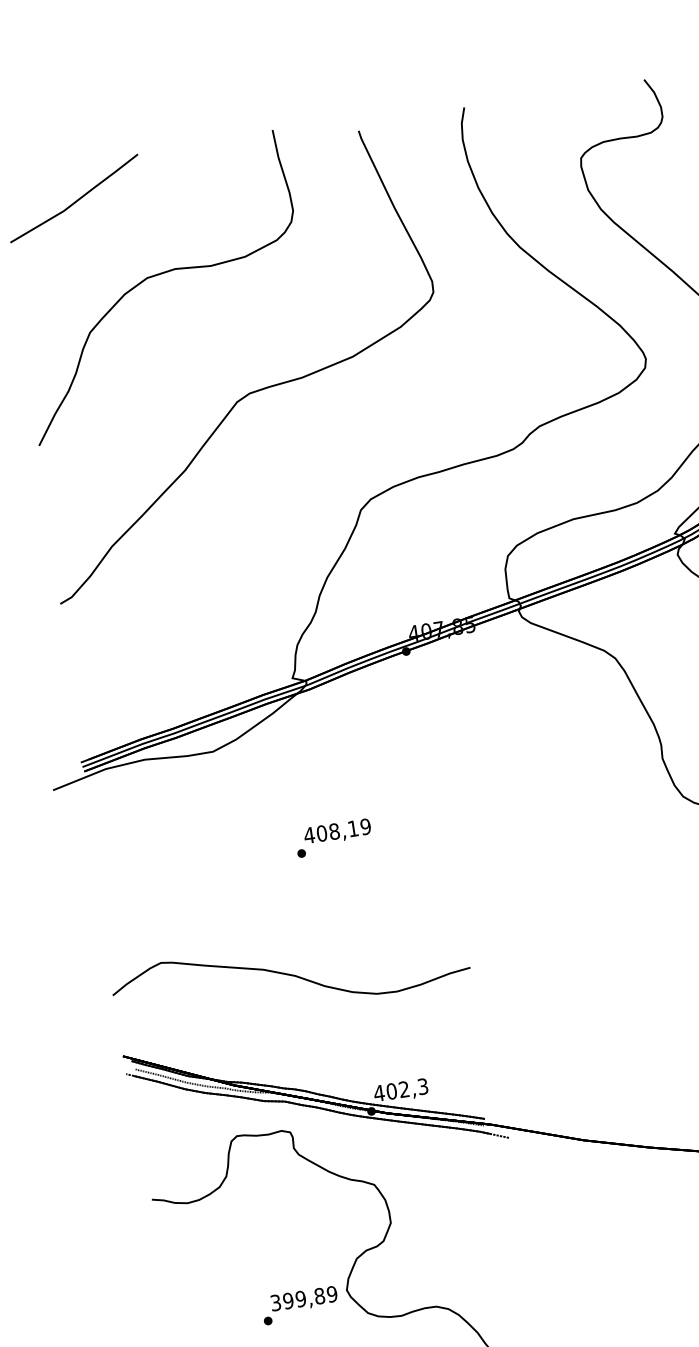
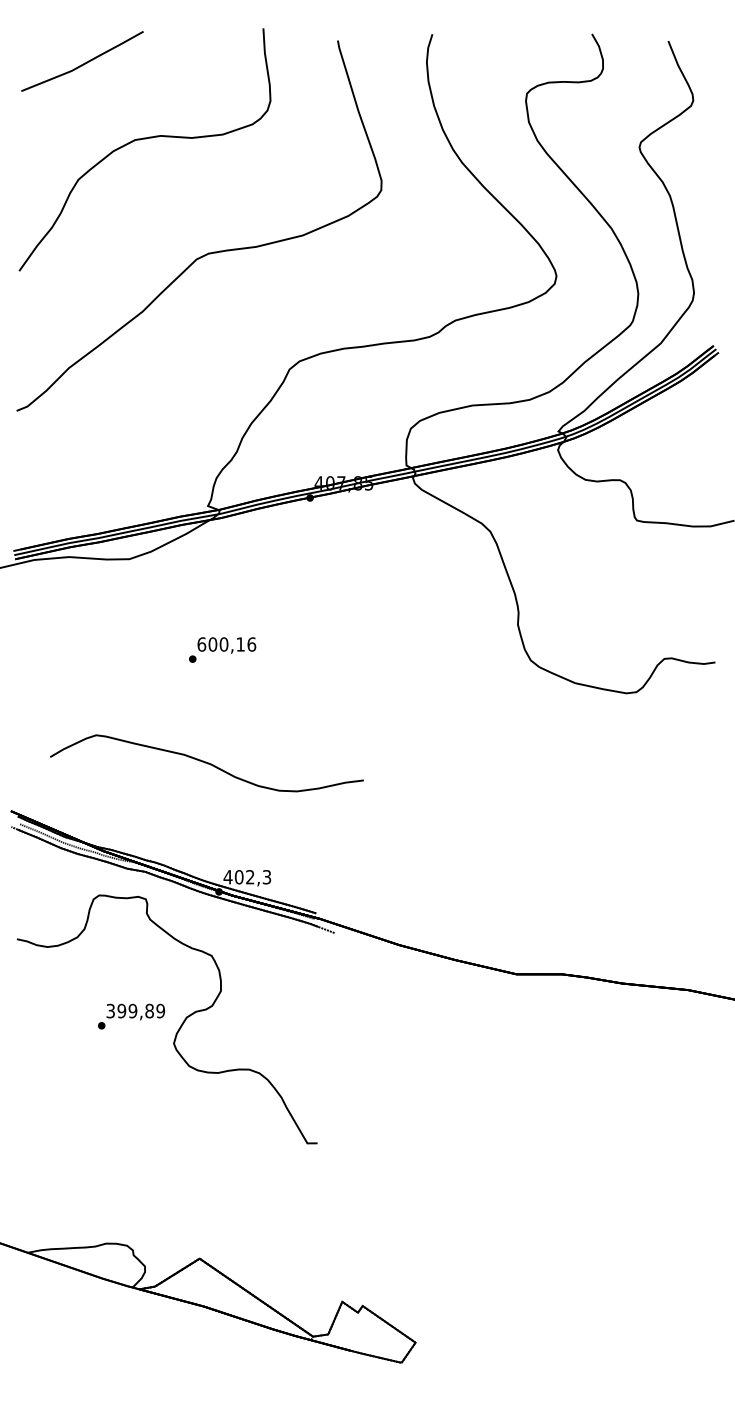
text: (337, 831) -> (226, 644), 408,19 -> 600,16
curve: (290, 975) -> (206, 763), moved
text: (300, 1305) -> (131, 1016), moved

